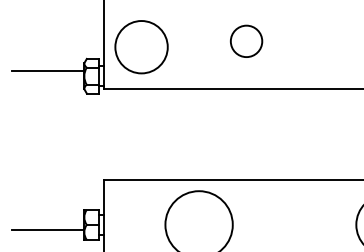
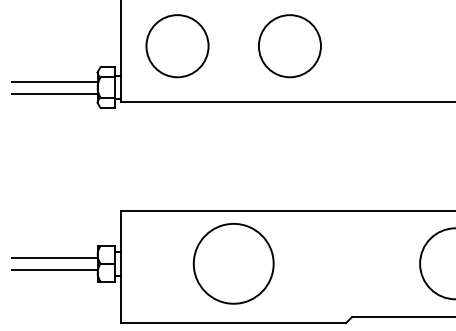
circle: (246, 41) -> (289, 46), size x1.67
circle: (141, 47) -> (177, 46), moved
line: (47, 81) -> (54, 93), added
line: (47, 219) -> (54, 257), added

